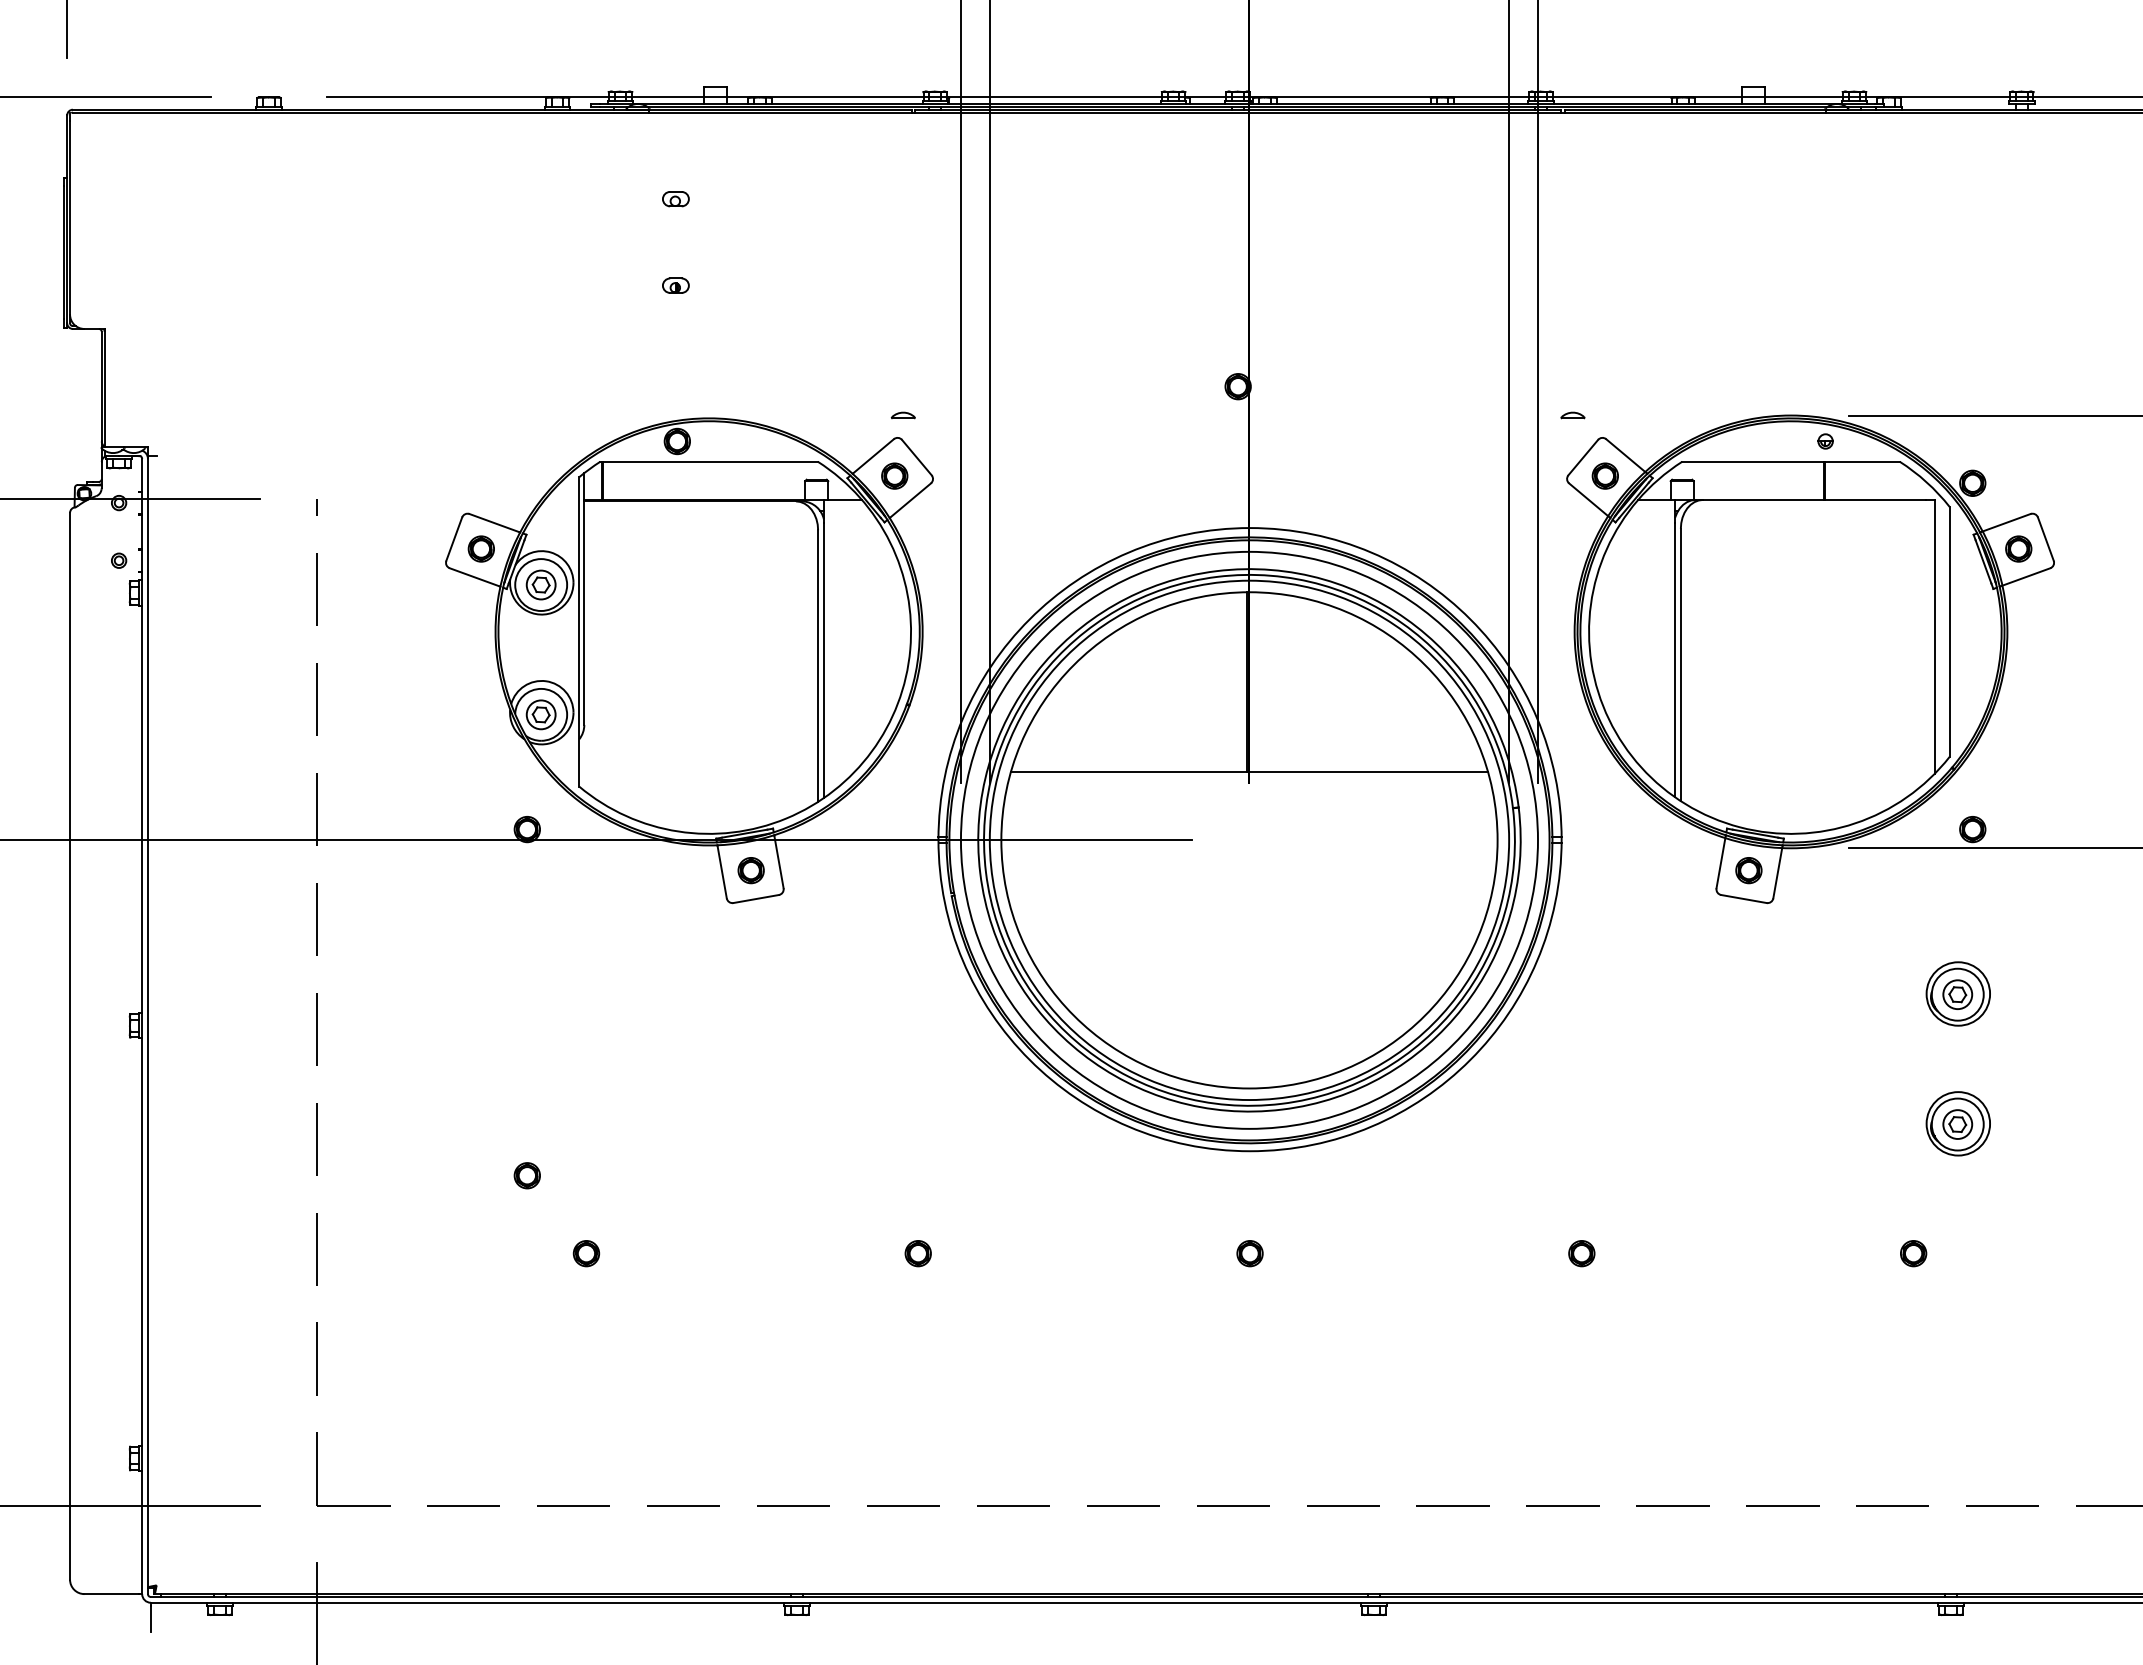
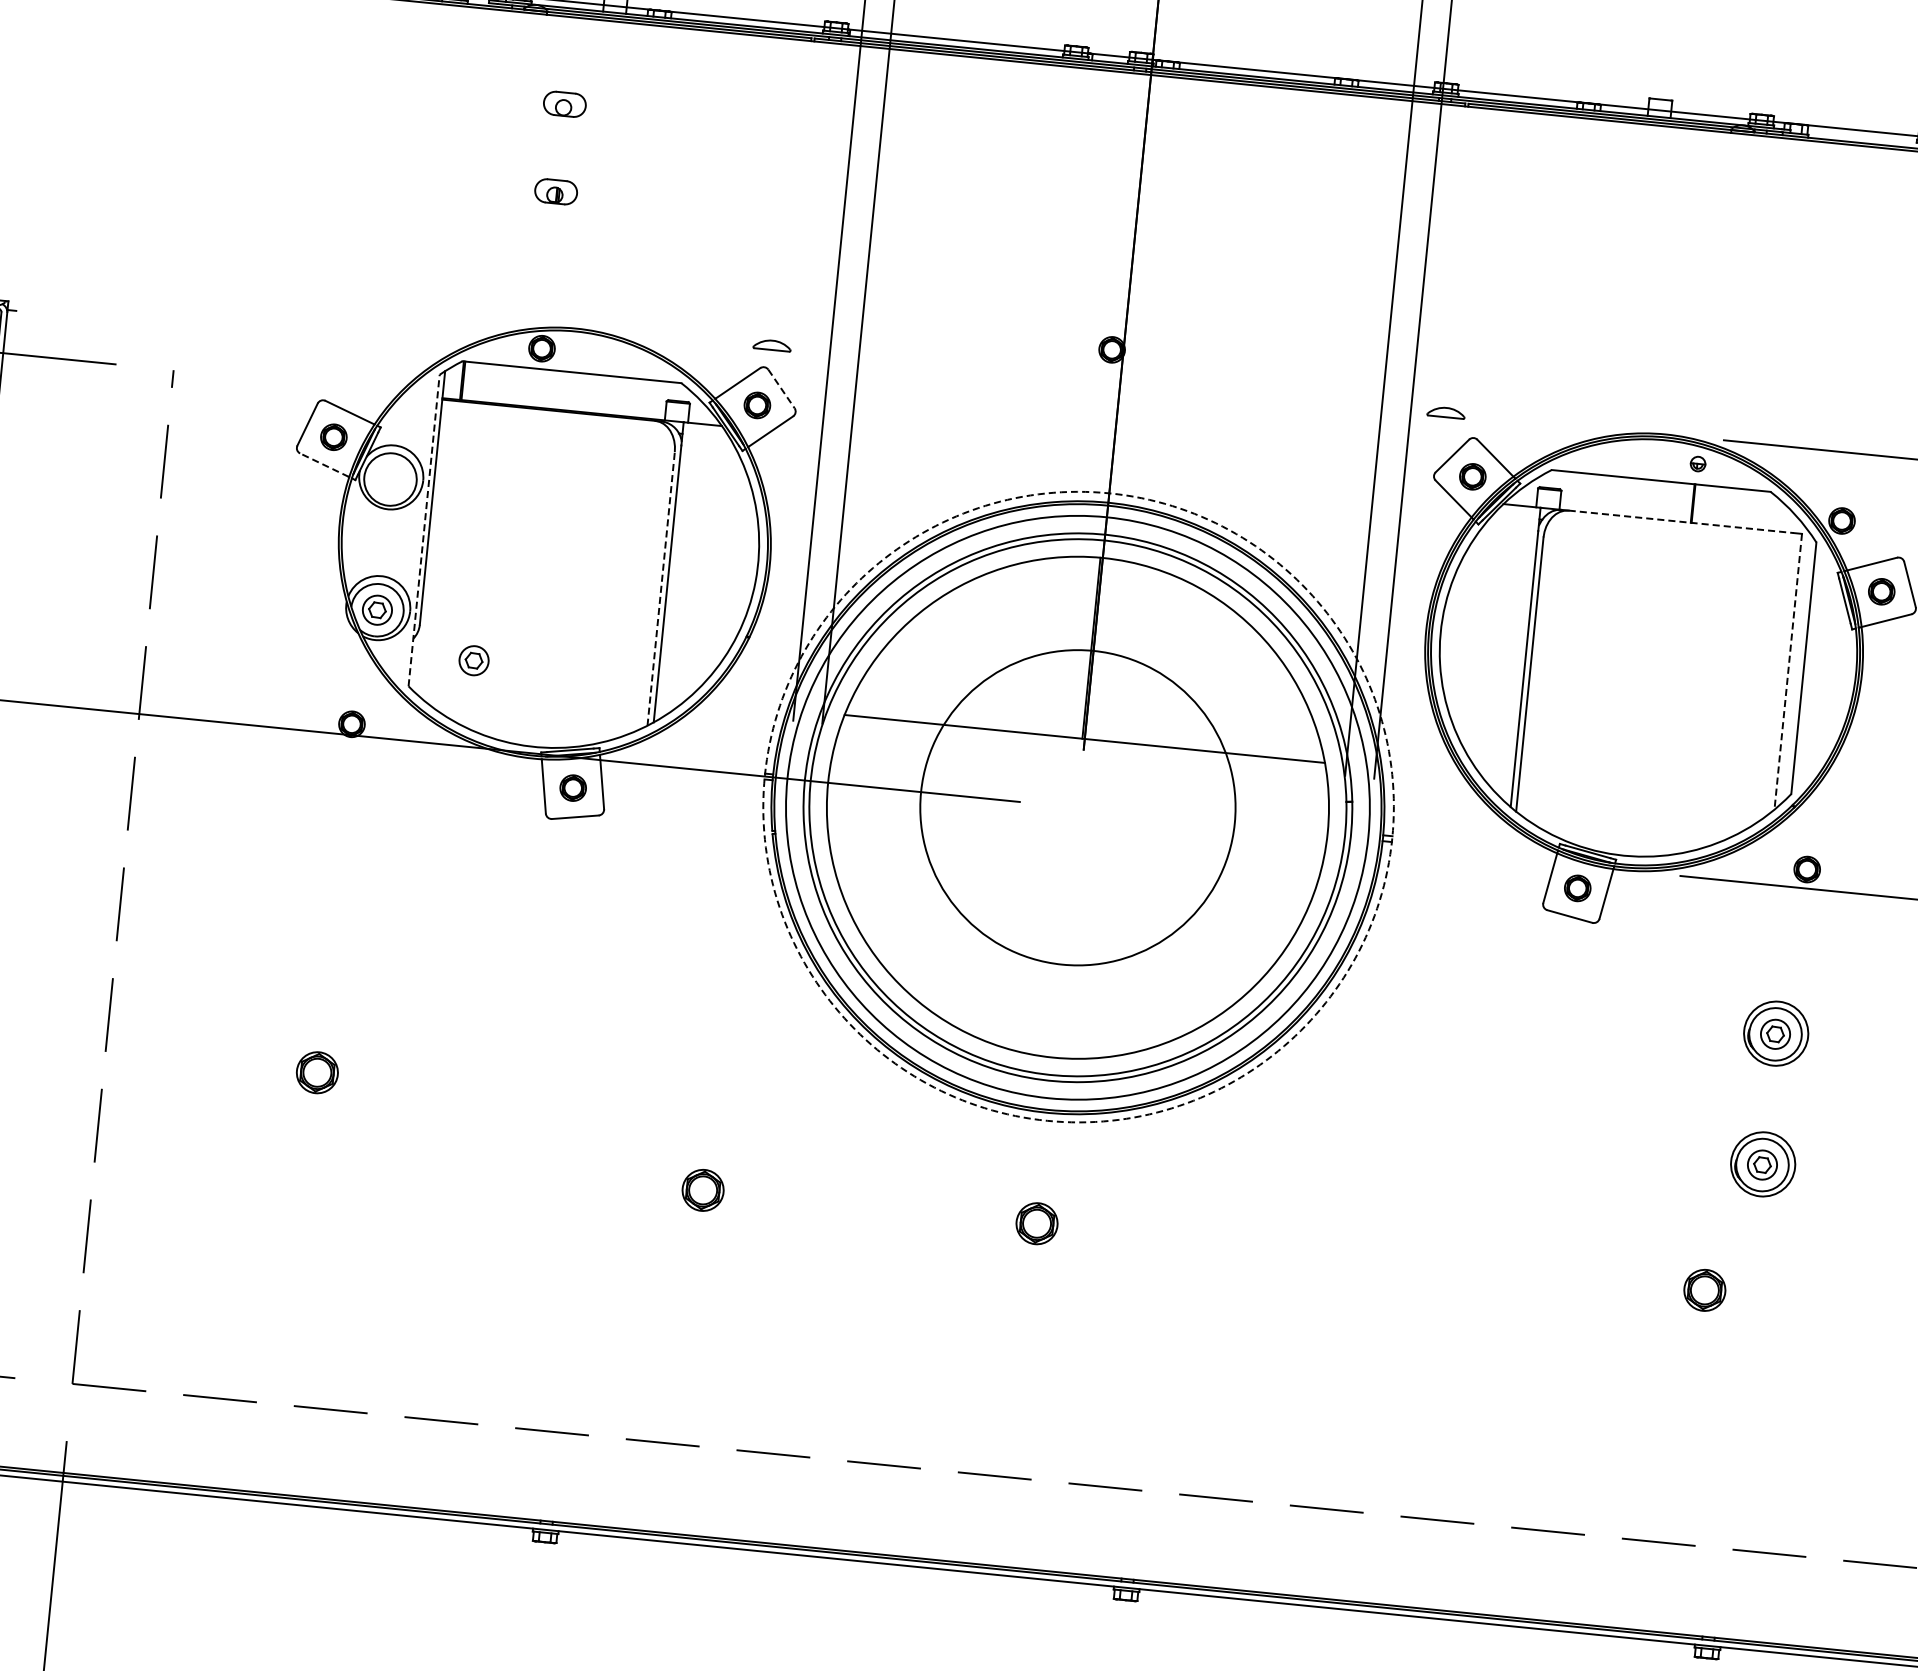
part: (675, 199) -> (564, 104), size x1.6
part: (675, 285) -> (555, 191), size x1.6
part: (902, 415) -> (771, 345), size x1.6
part: (1572, 415) -> (1445, 412), size x1.6
line: (917, 457) -> (782, 388), solid -> dashed
line: (1814, 499) -> (1681, 521), solid -> dashed
line: (474, 577) -> (324, 465), solid -> dashed
part: (540, 584) -> (473, 660), moved
line: (579, 631) -> (424, 530), solid -> dashed
line: (1934, 636) -> (1788, 671), solid -> dashed
line: (818, 666) -> (661, 589), solid -> dashed
circle: (1249, 839) -> (1078, 806), solid -> dashed
circle: (1249, 840) -> (1077, 807), size x0.6
part: (526, 1175) -> (316, 1072), size x1.6
part: (586, 1253) -> (368, 1157), removed
part: (917, 1253) -> (702, 1190), size x1.6
part: (1249, 1253) -> (1036, 1223), size x1.6
part: (1581, 1253) -> (1370, 1257), removed
part: (1913, 1253) -> (1704, 1290), size x1.6

